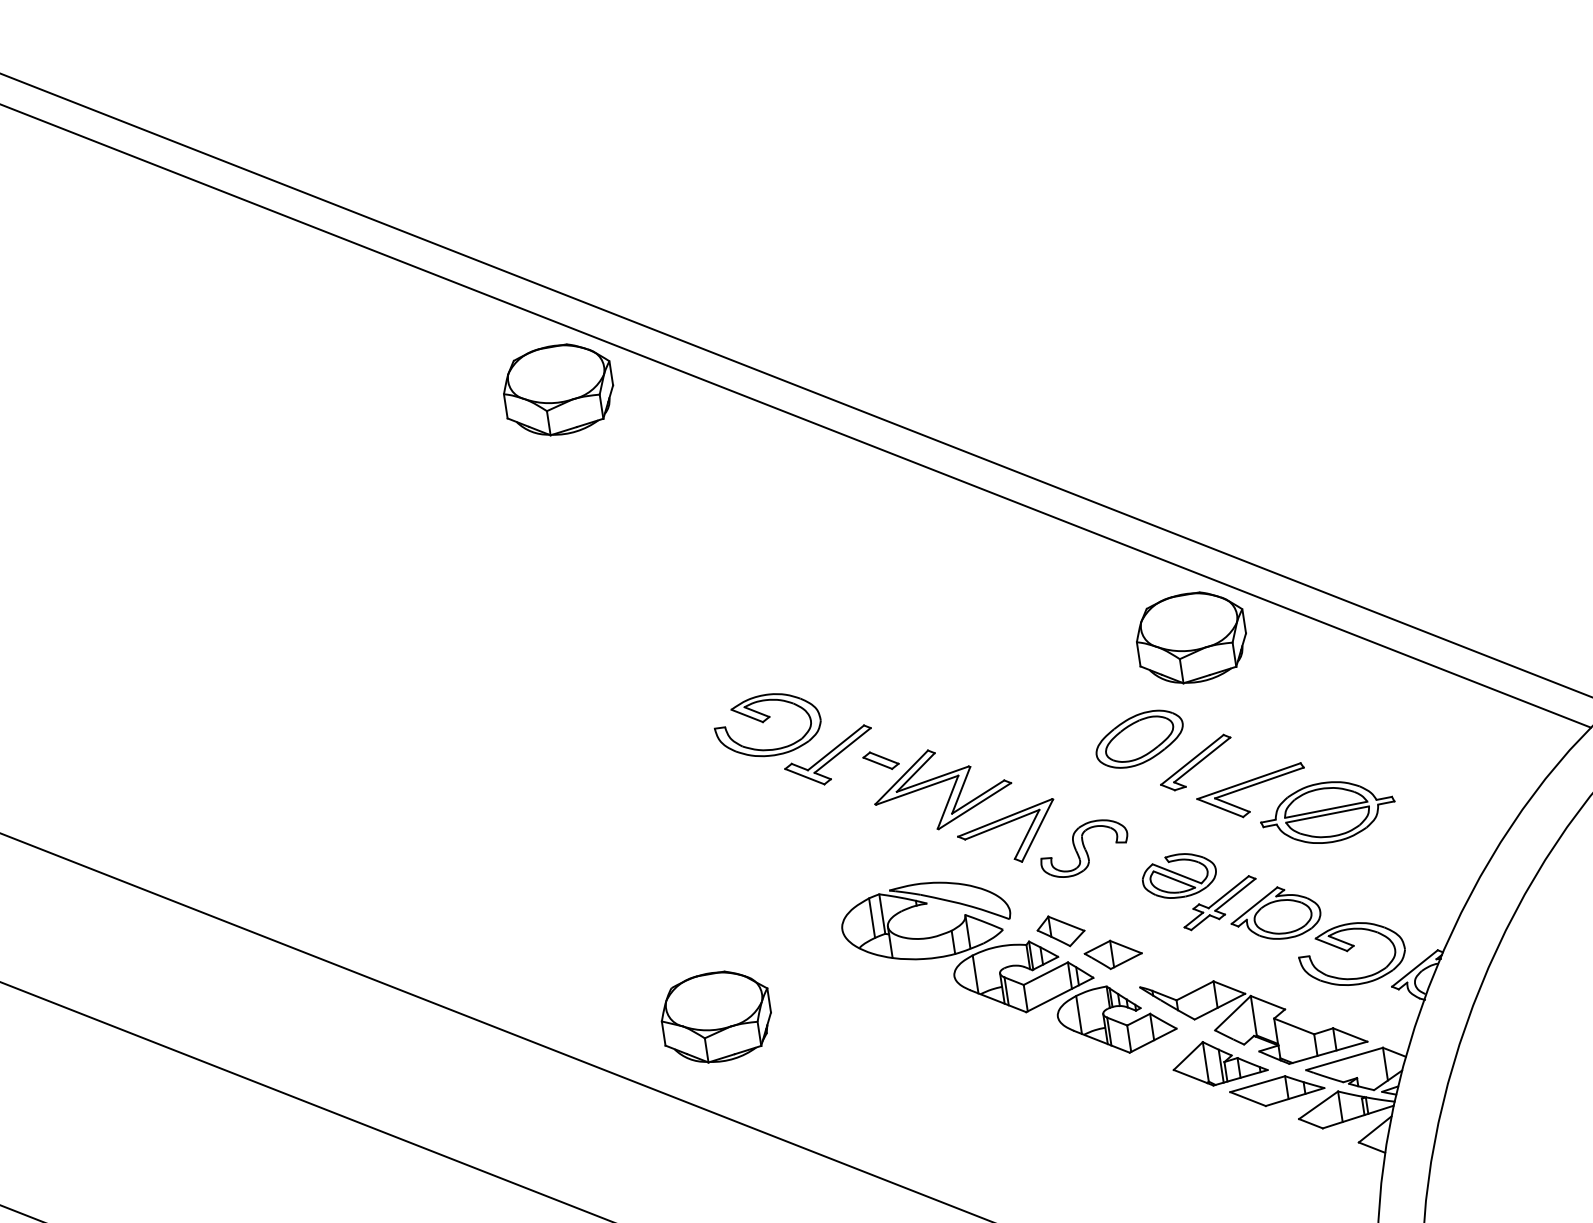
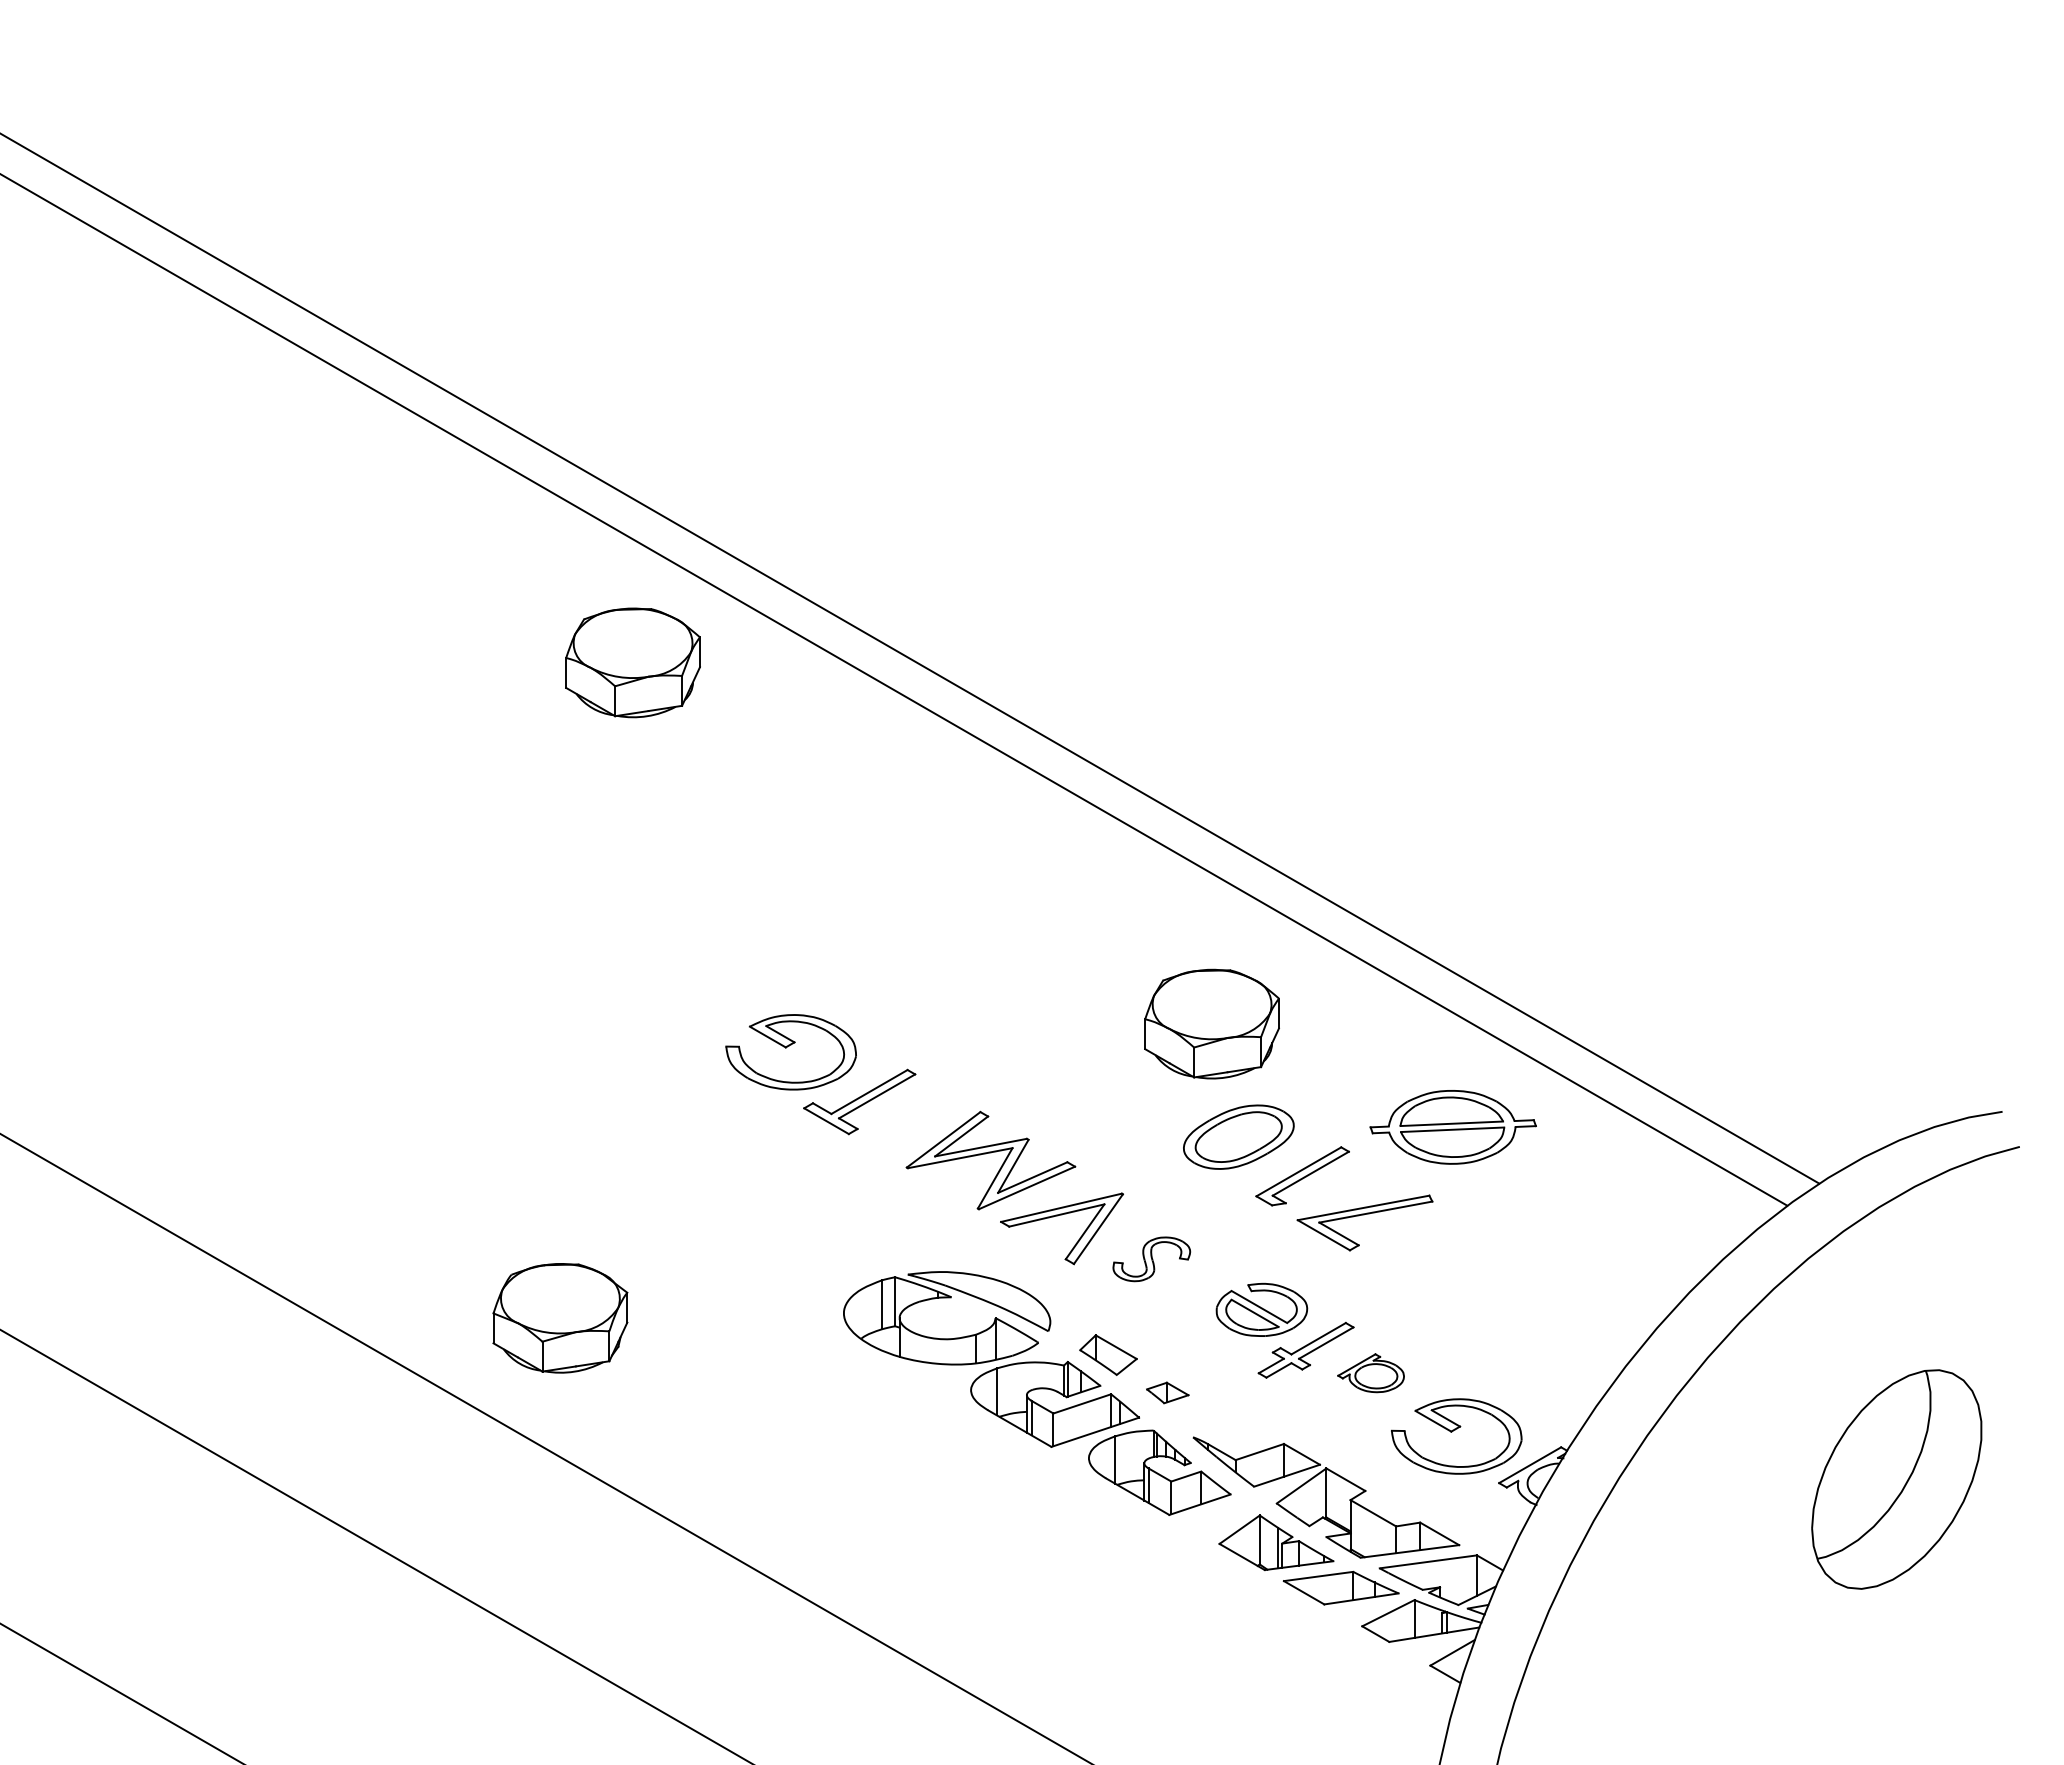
part: (558, 389) -> (632, 662), moved
part: (1190, 637) -> (1211, 1023), moved
part: (880, 760) -> (921, 1115), removed
part: (1327, 812) -> (1452, 1127), moved
part: (1084, 848) -> (1151, 1259), size x0.7
part: (1274, 913) -> (1370, 1372), size x0.6
part: (1113, 954) -> (1167, 1392), size x0.6
part: (716, 1017) -> (560, 1318), moved

